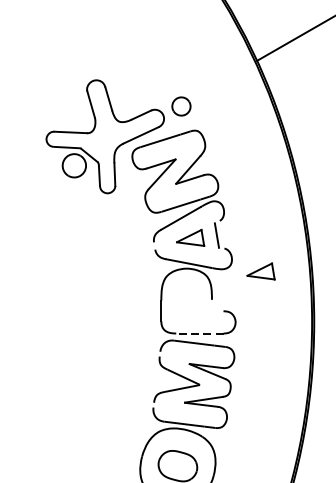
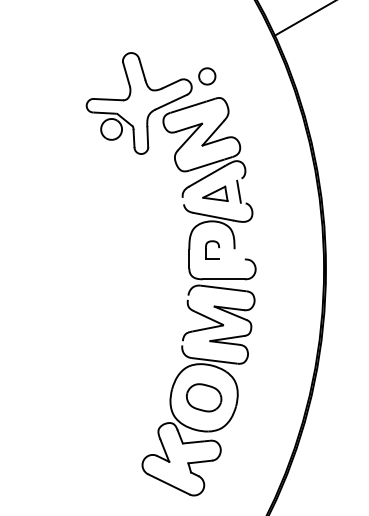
part: (261, 271) -> (278, 223), removed
part: (187, 300) -> (212, 249), added
line: (199, 333) -> (223, 279), dashed -> solid

